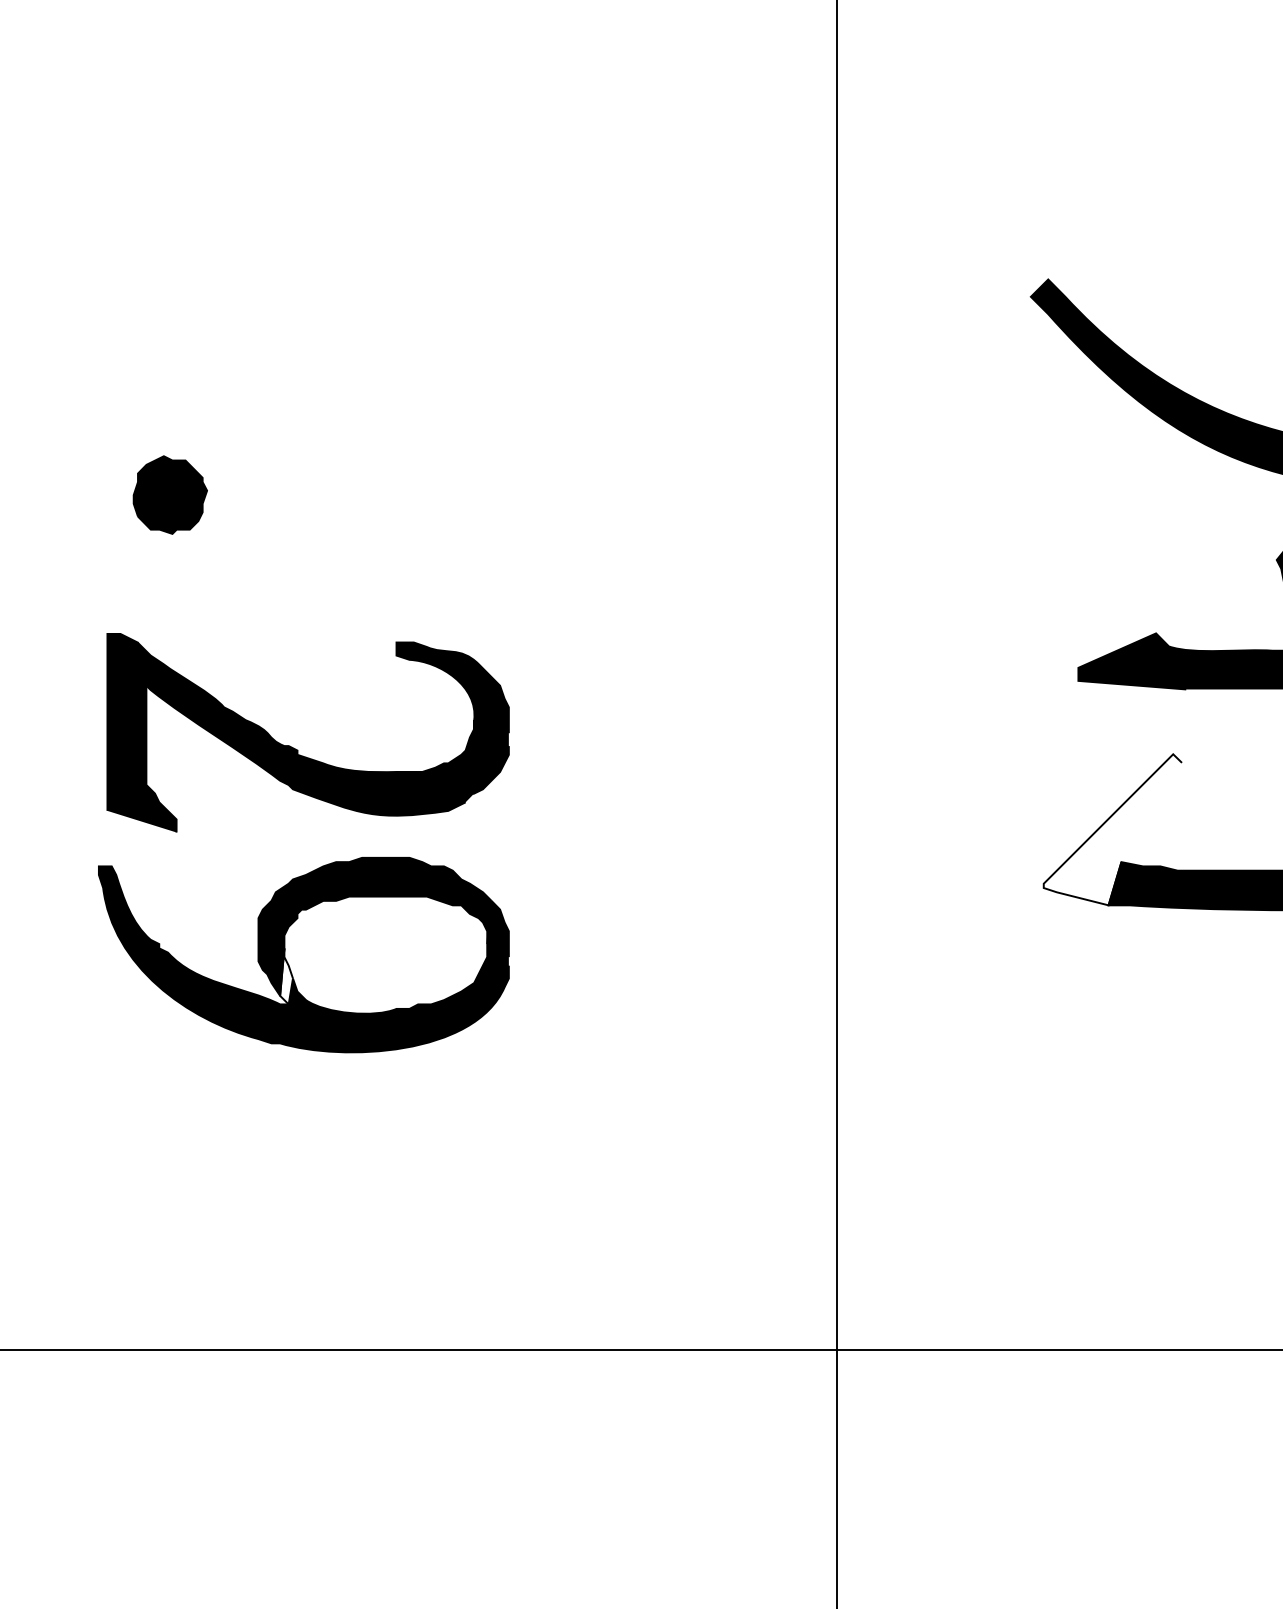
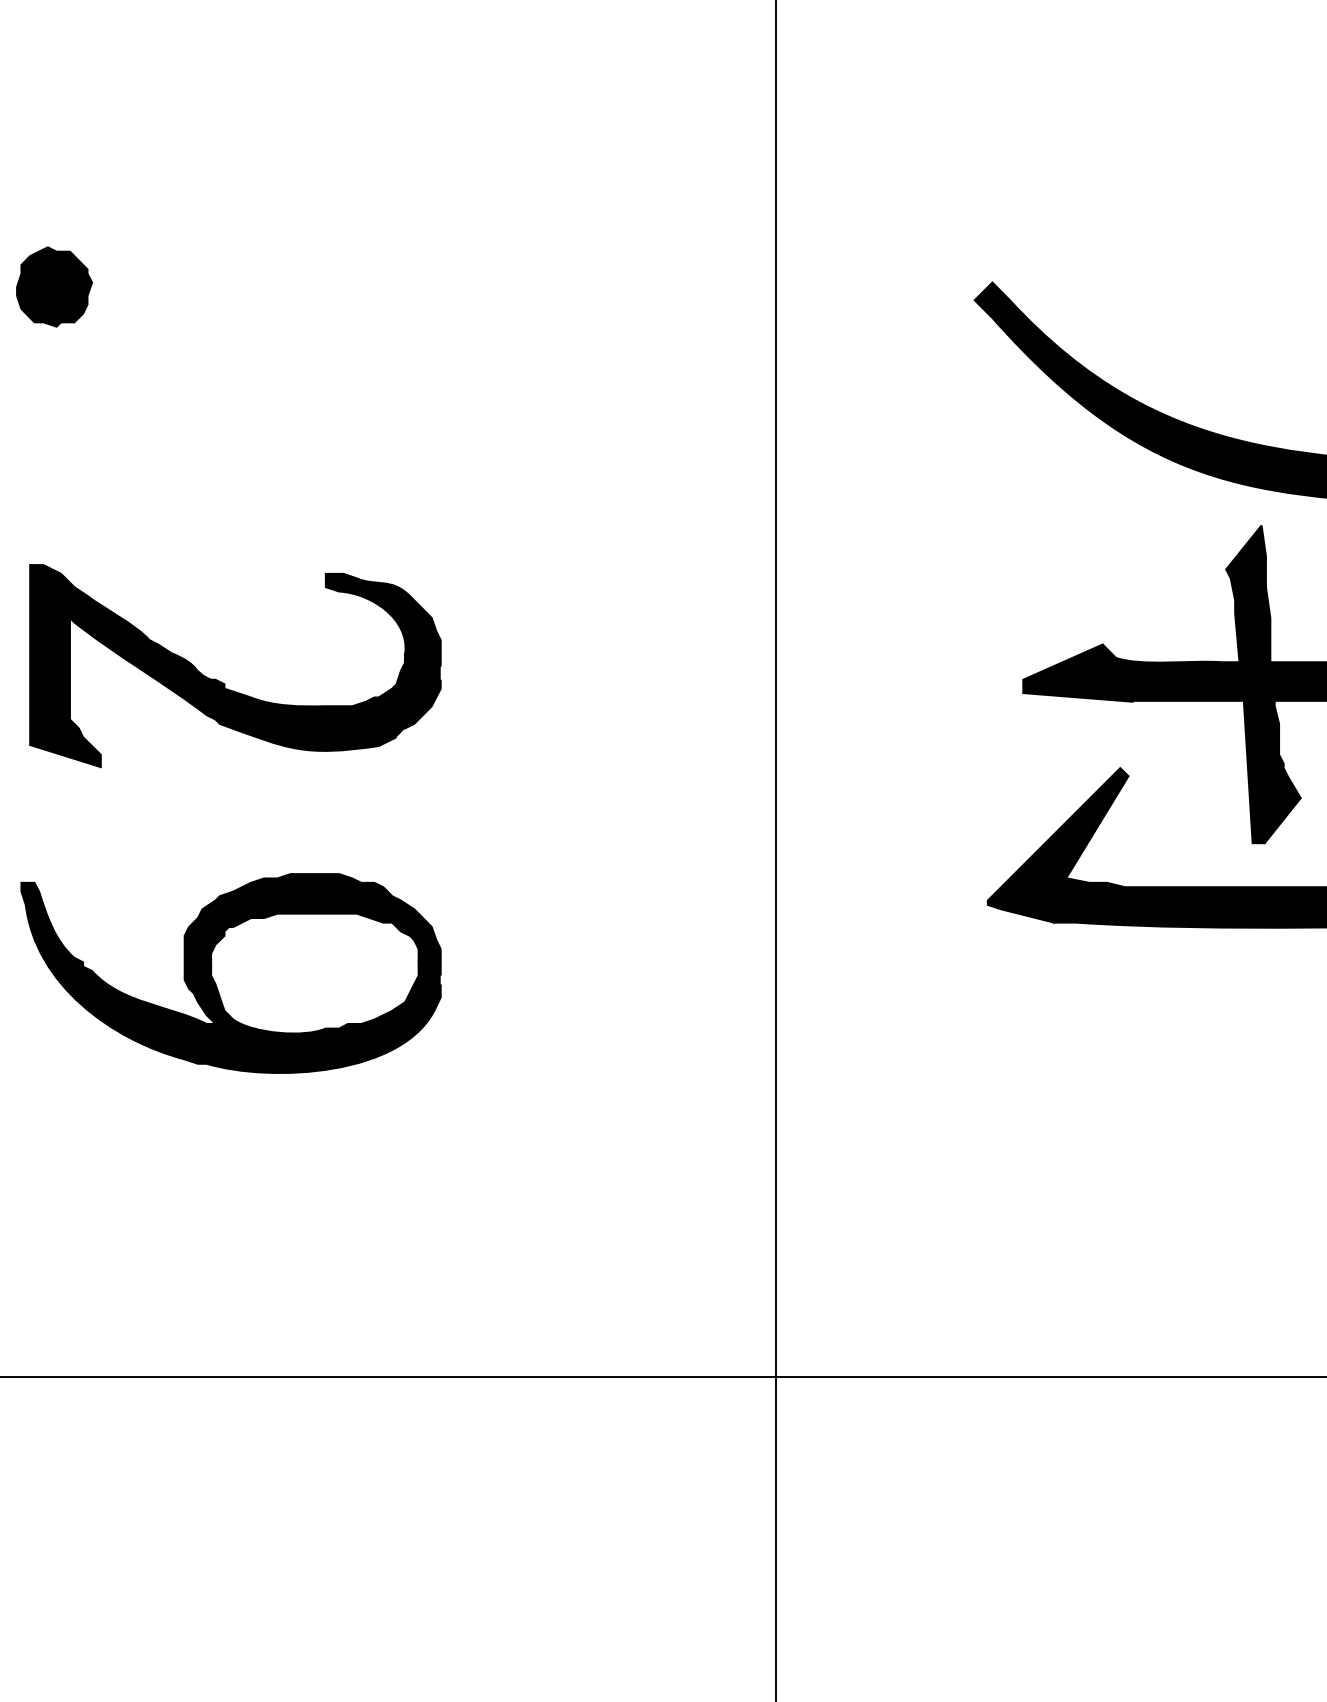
part: (170, 494) -> (54, 286), moved
part: (298, 749) -> (225, 683), moved
fill: (1112, 829) -> (1058, 845), added
fill: (285, 975) -> (212, 994), added

